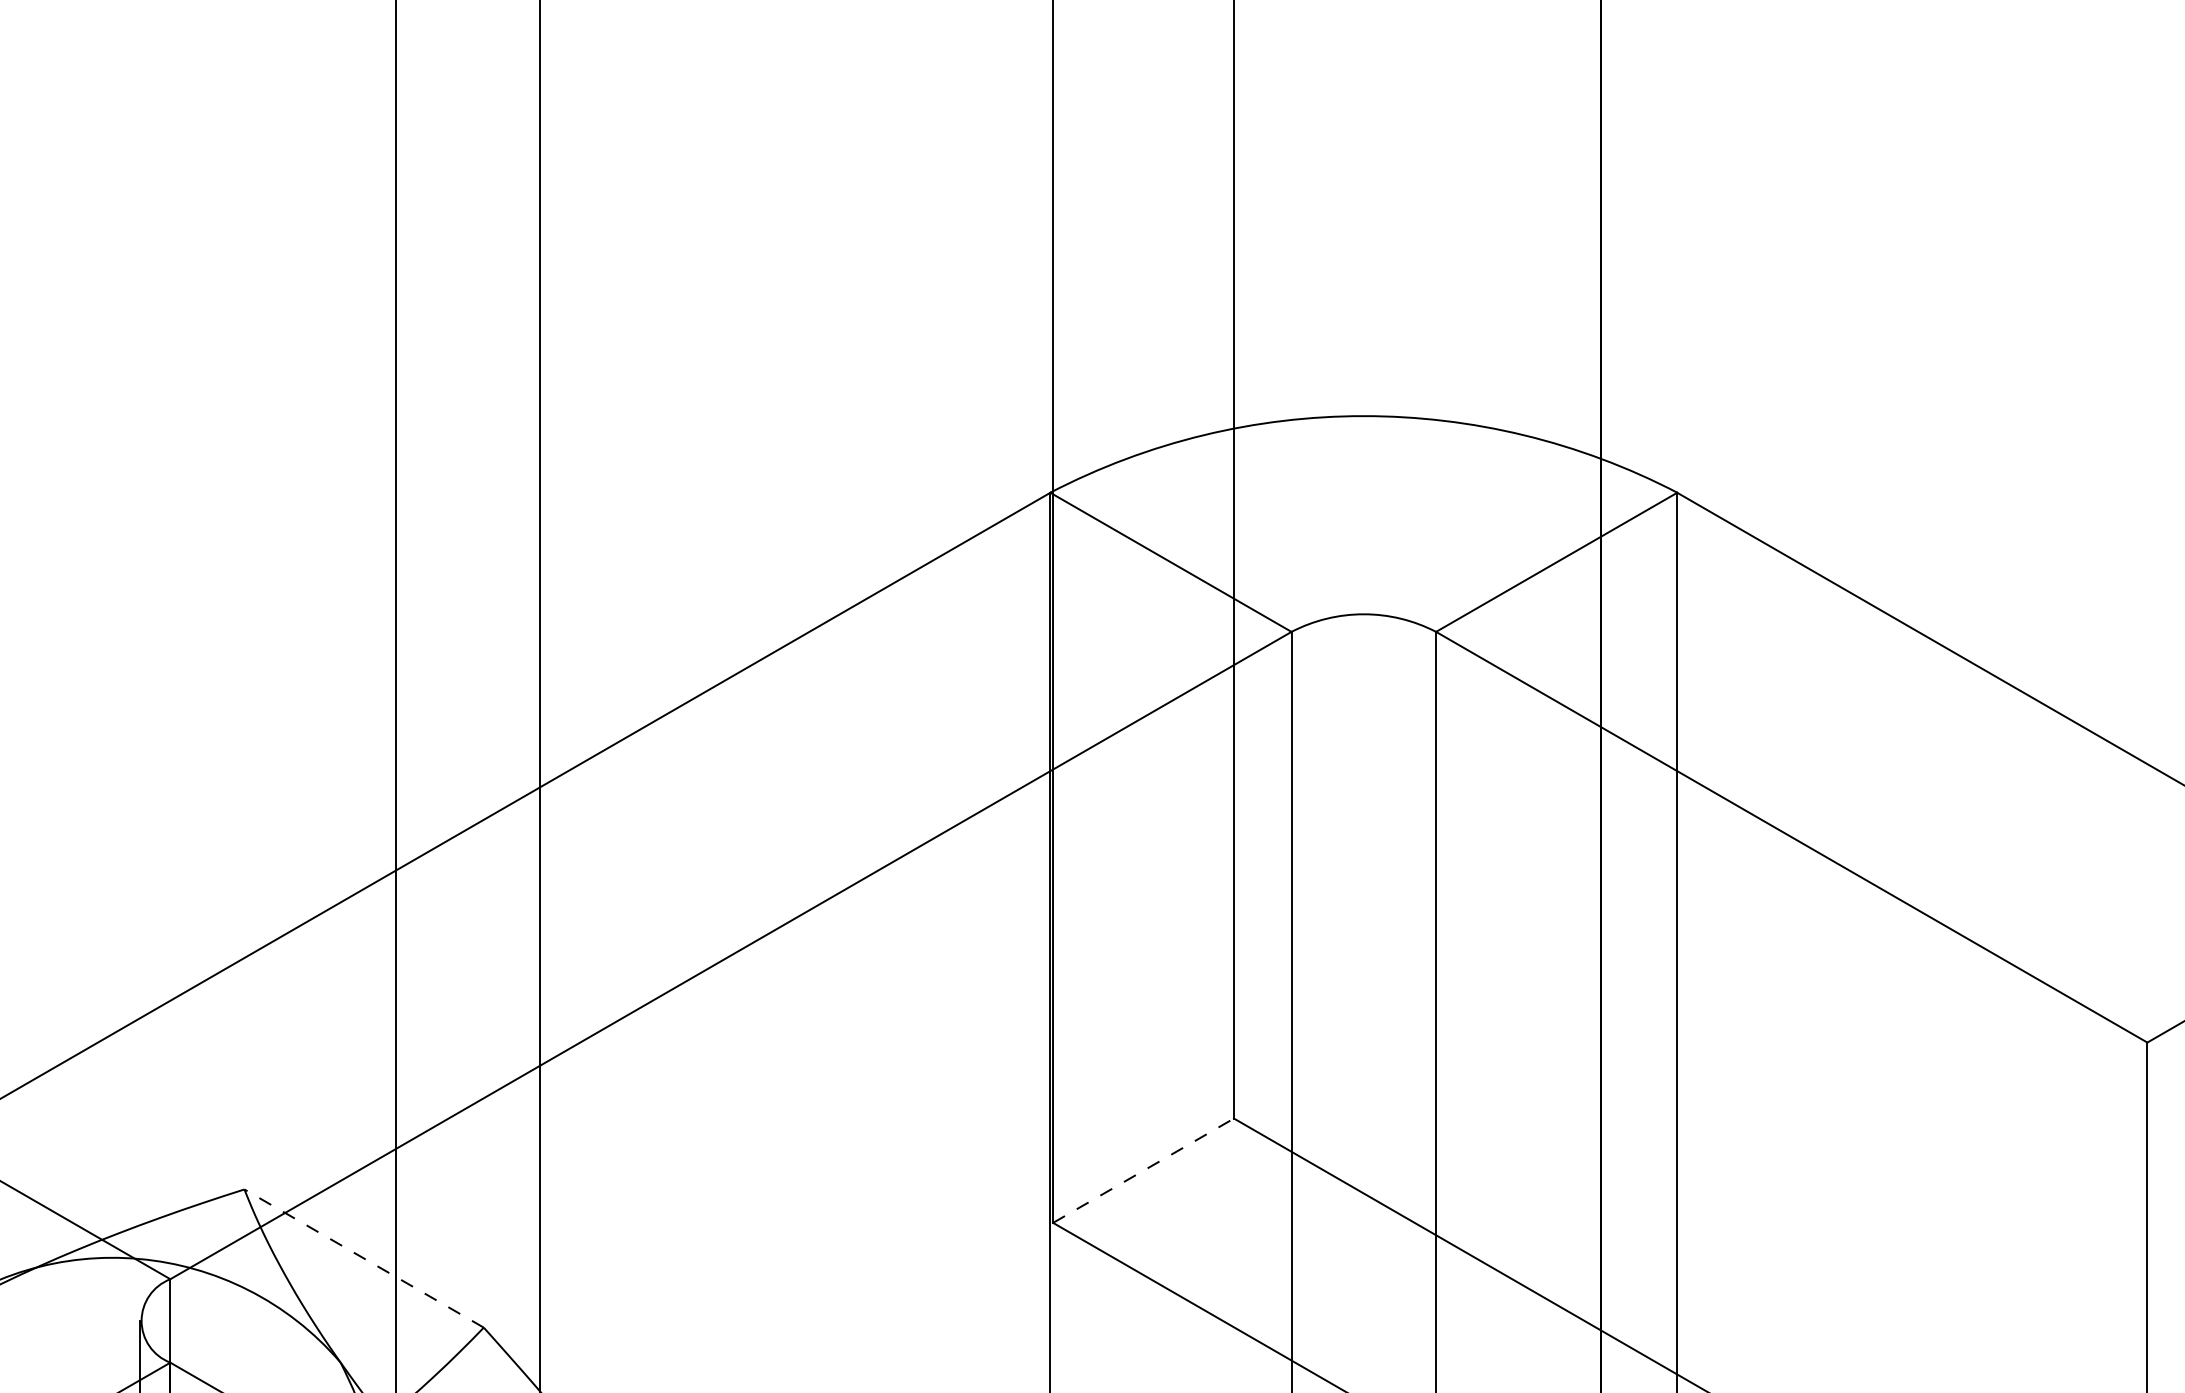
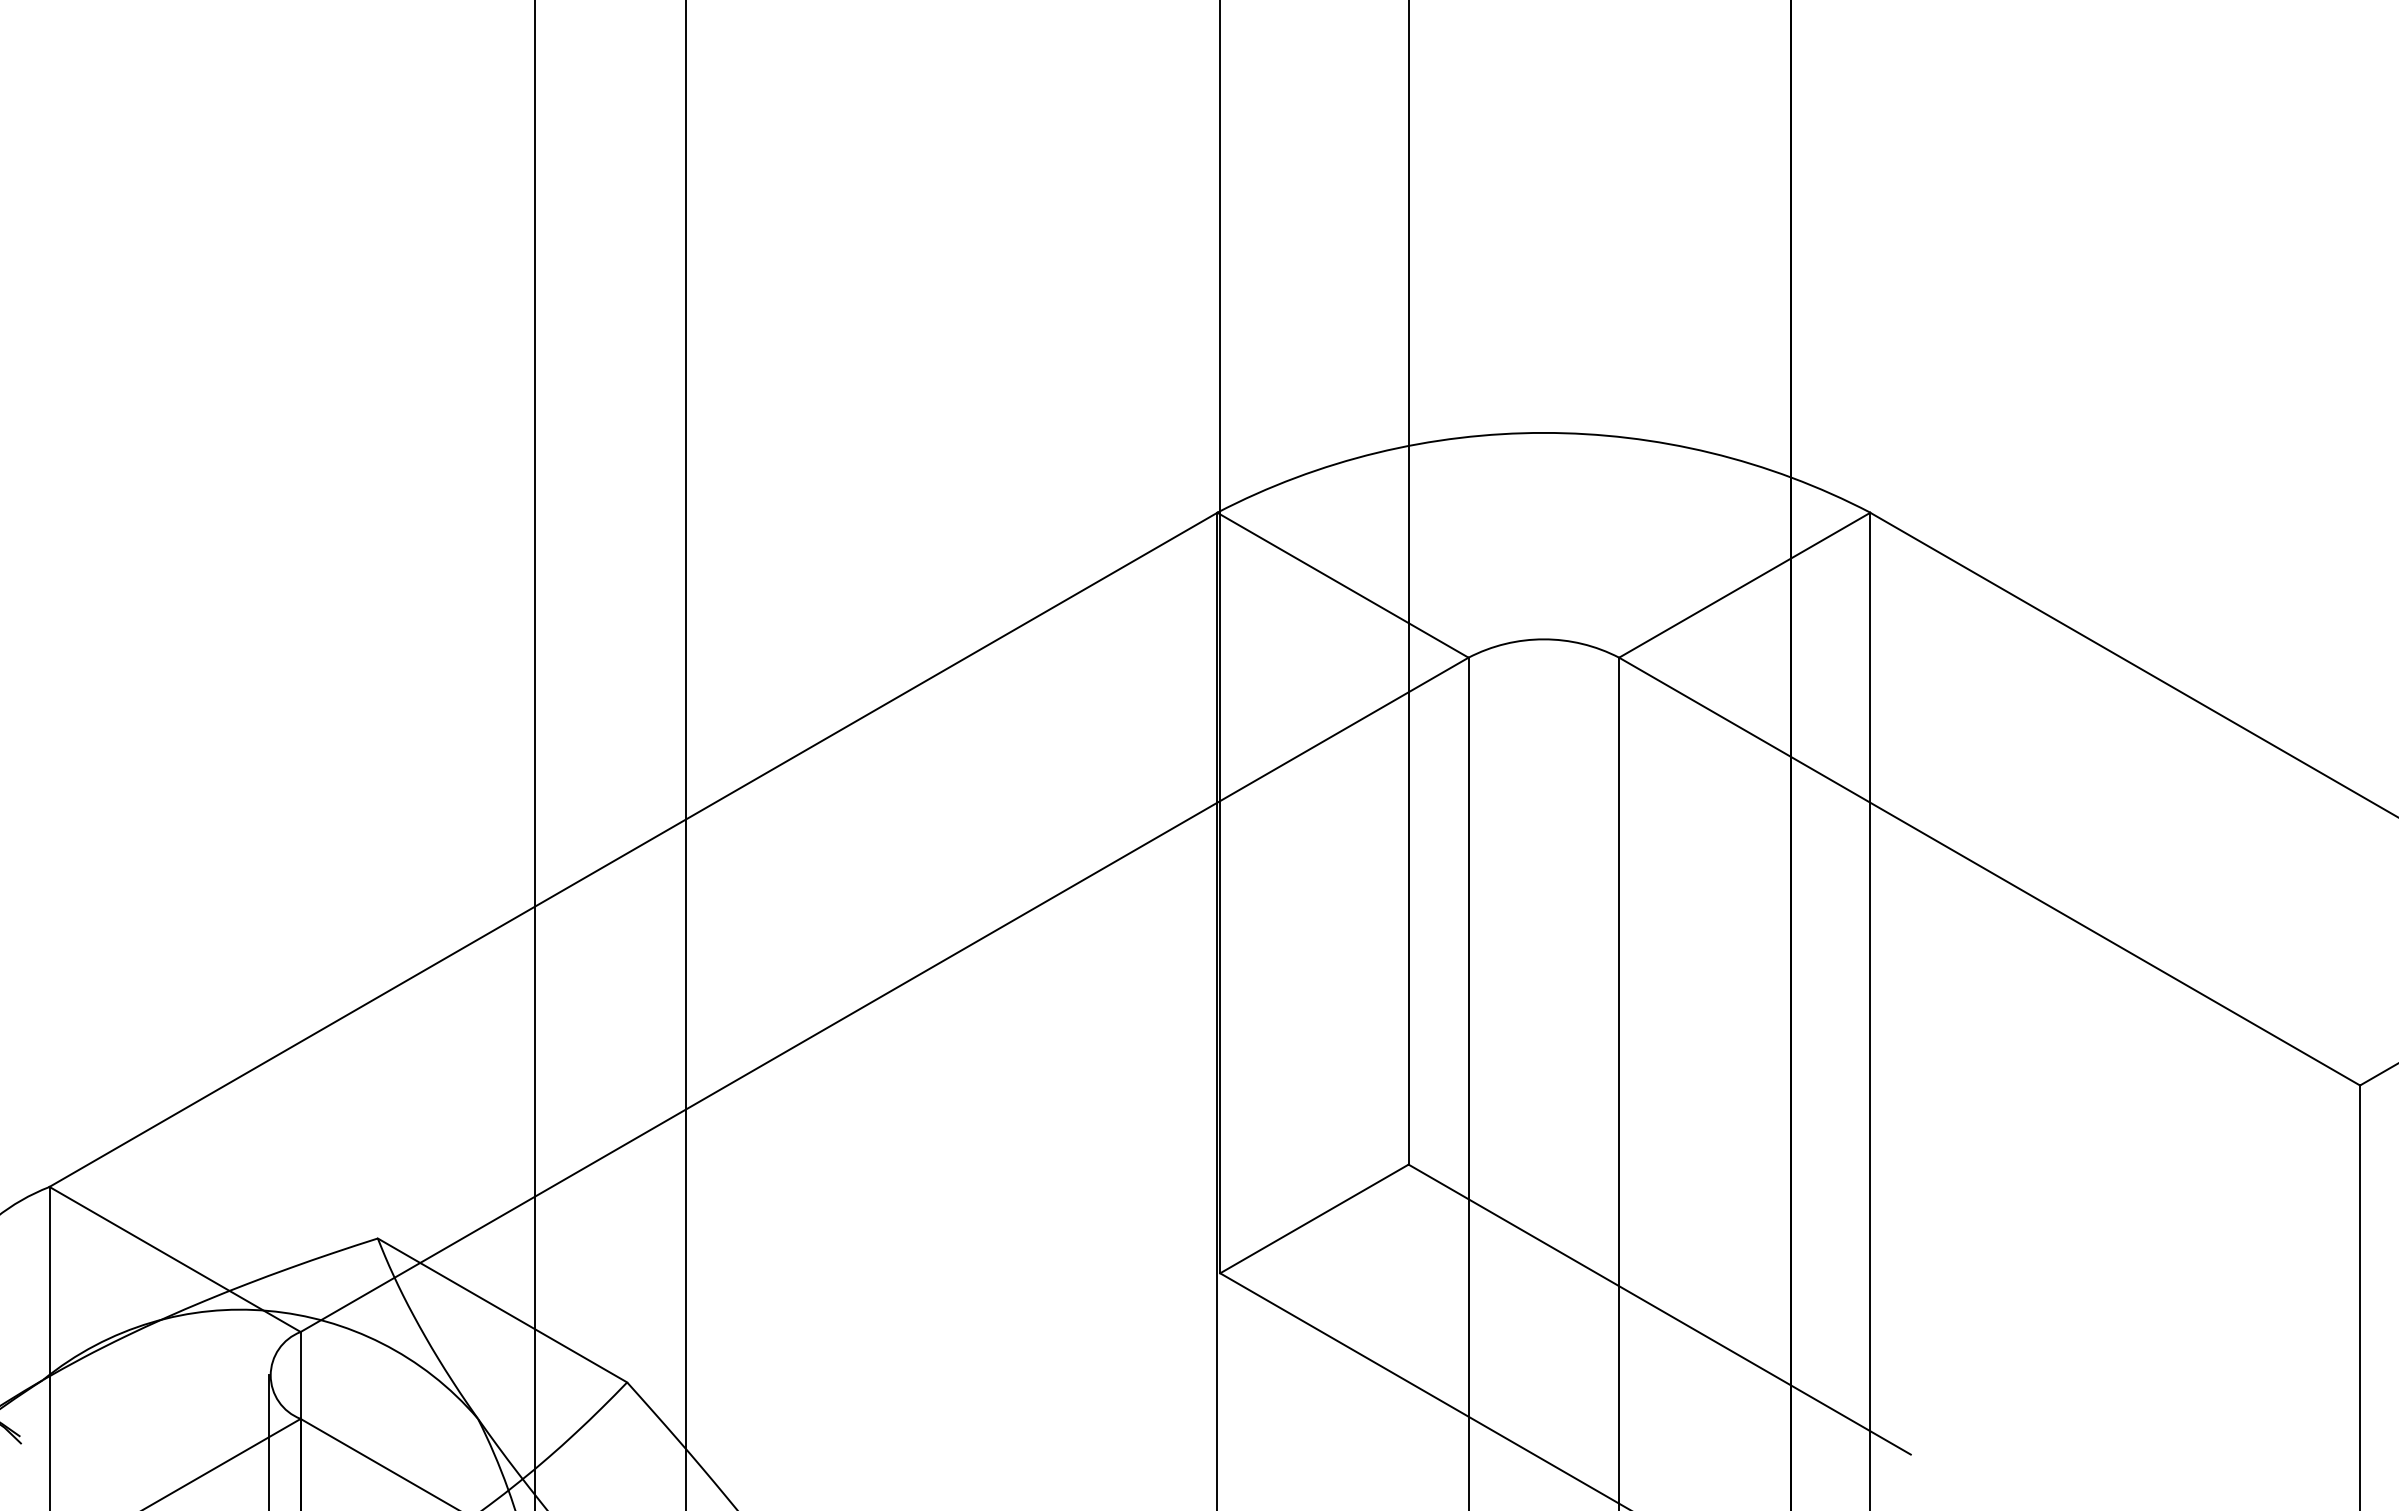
line: (1143, 1170) -> (1314, 1218), dashed -> solid
line: (364, 1258) -> (502, 1310), dashed -> solid

